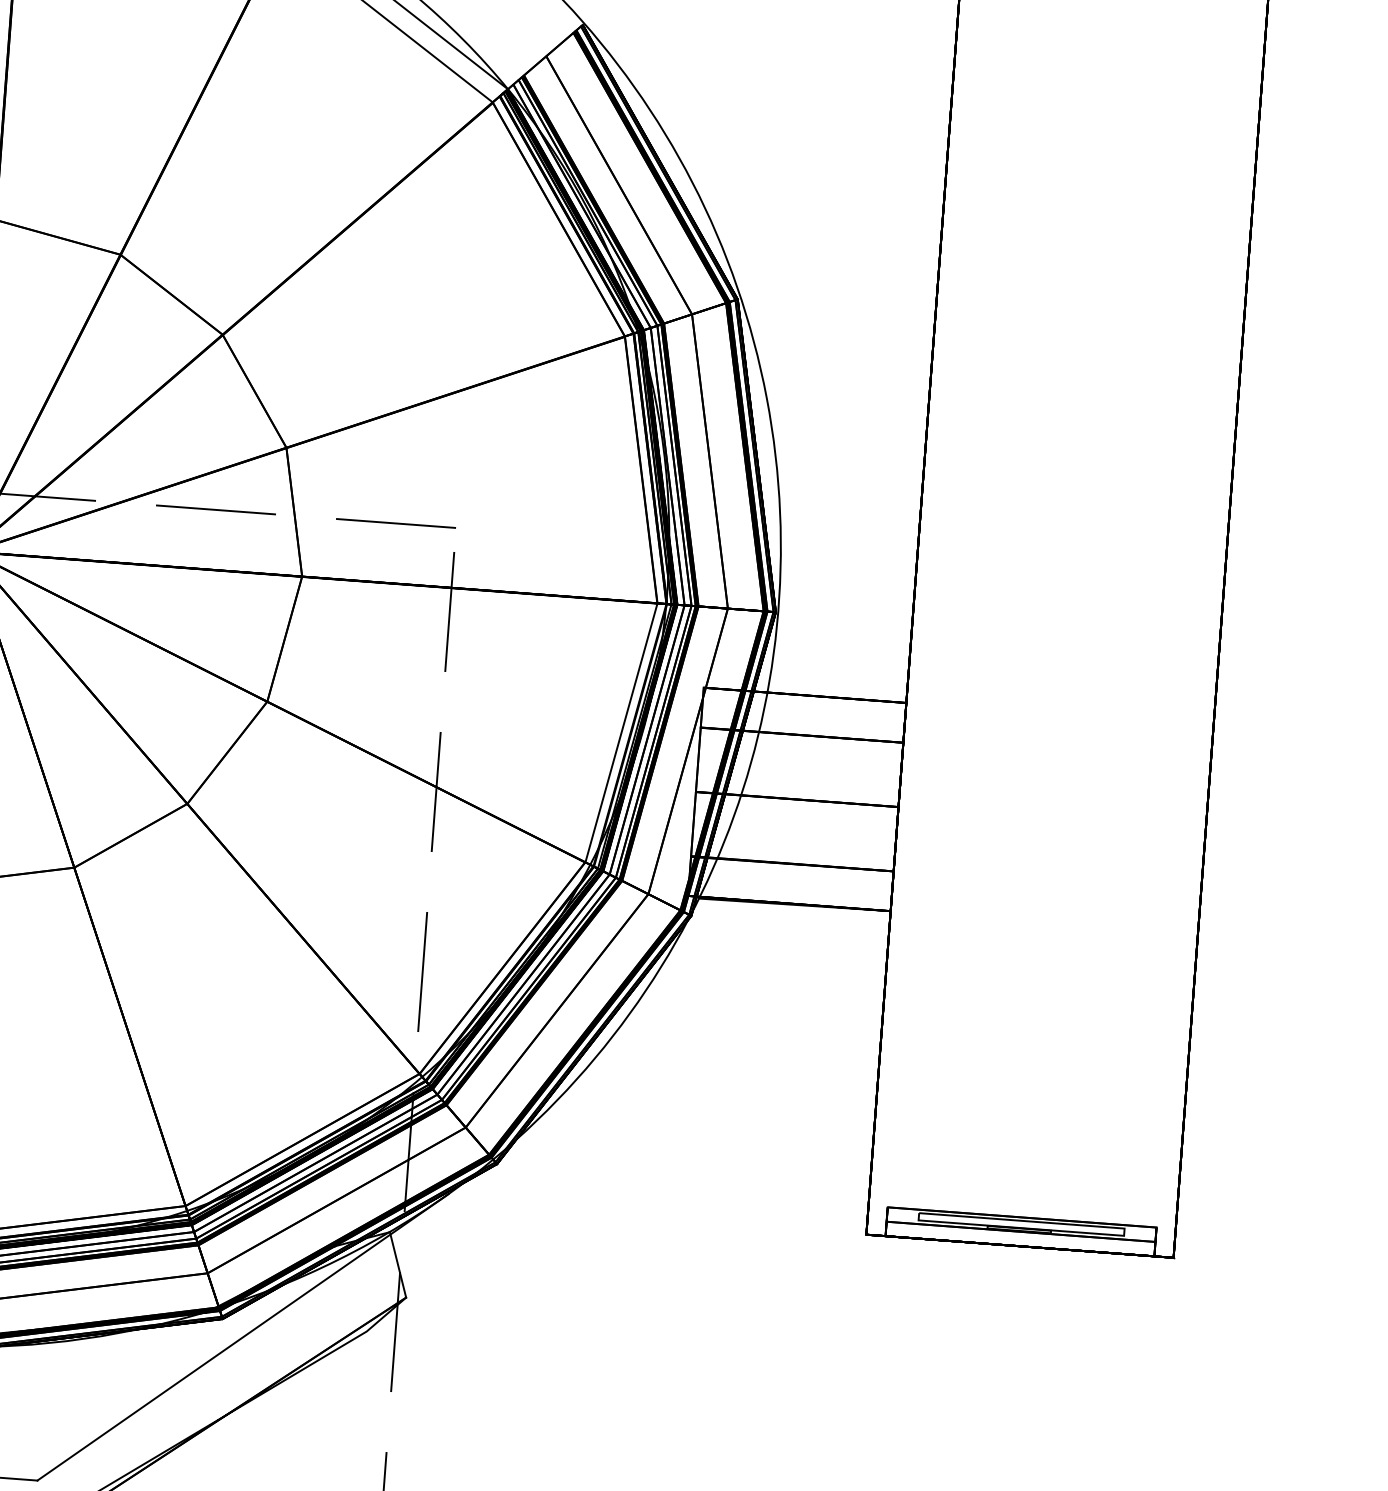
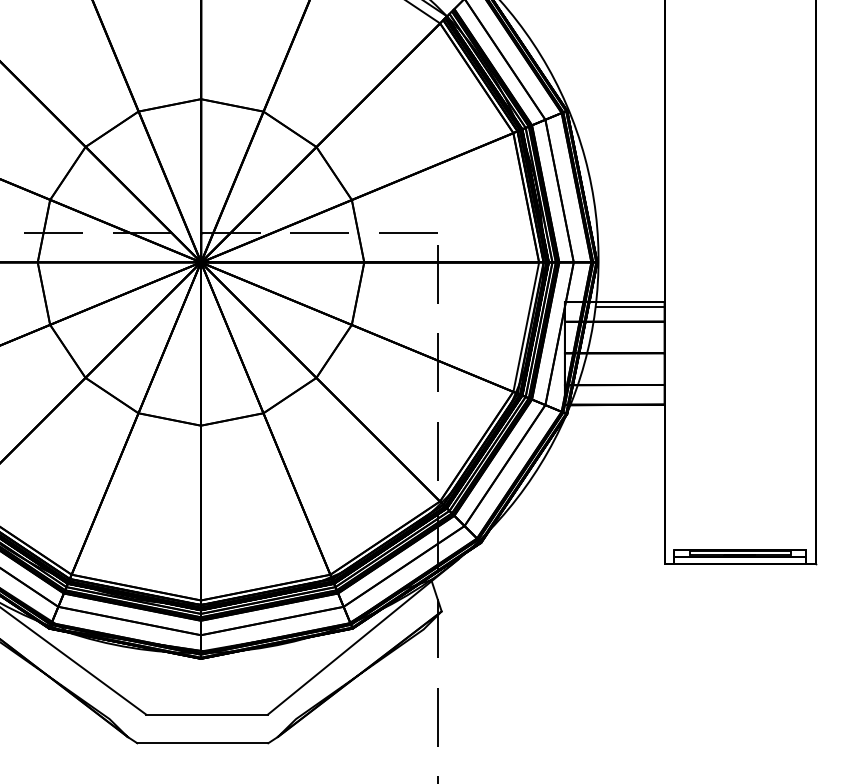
line: (834, 706) -> (629, 306), added

